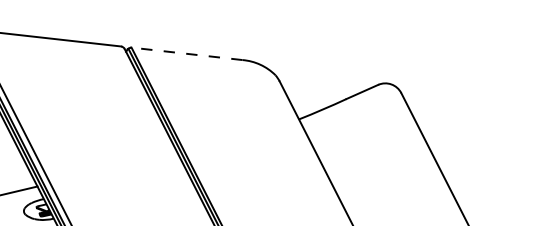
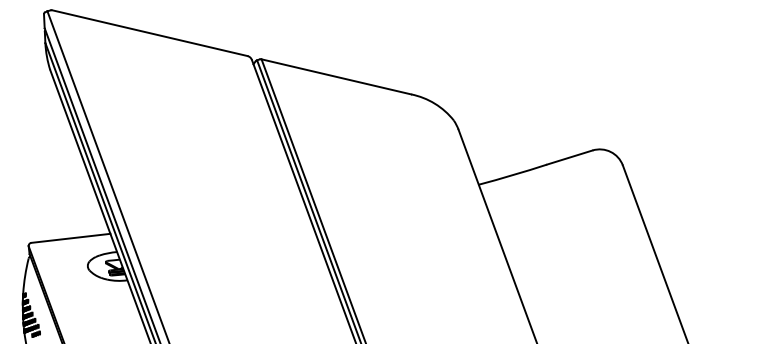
line: (187, 53) -> (336, 76), dashed -> solid

